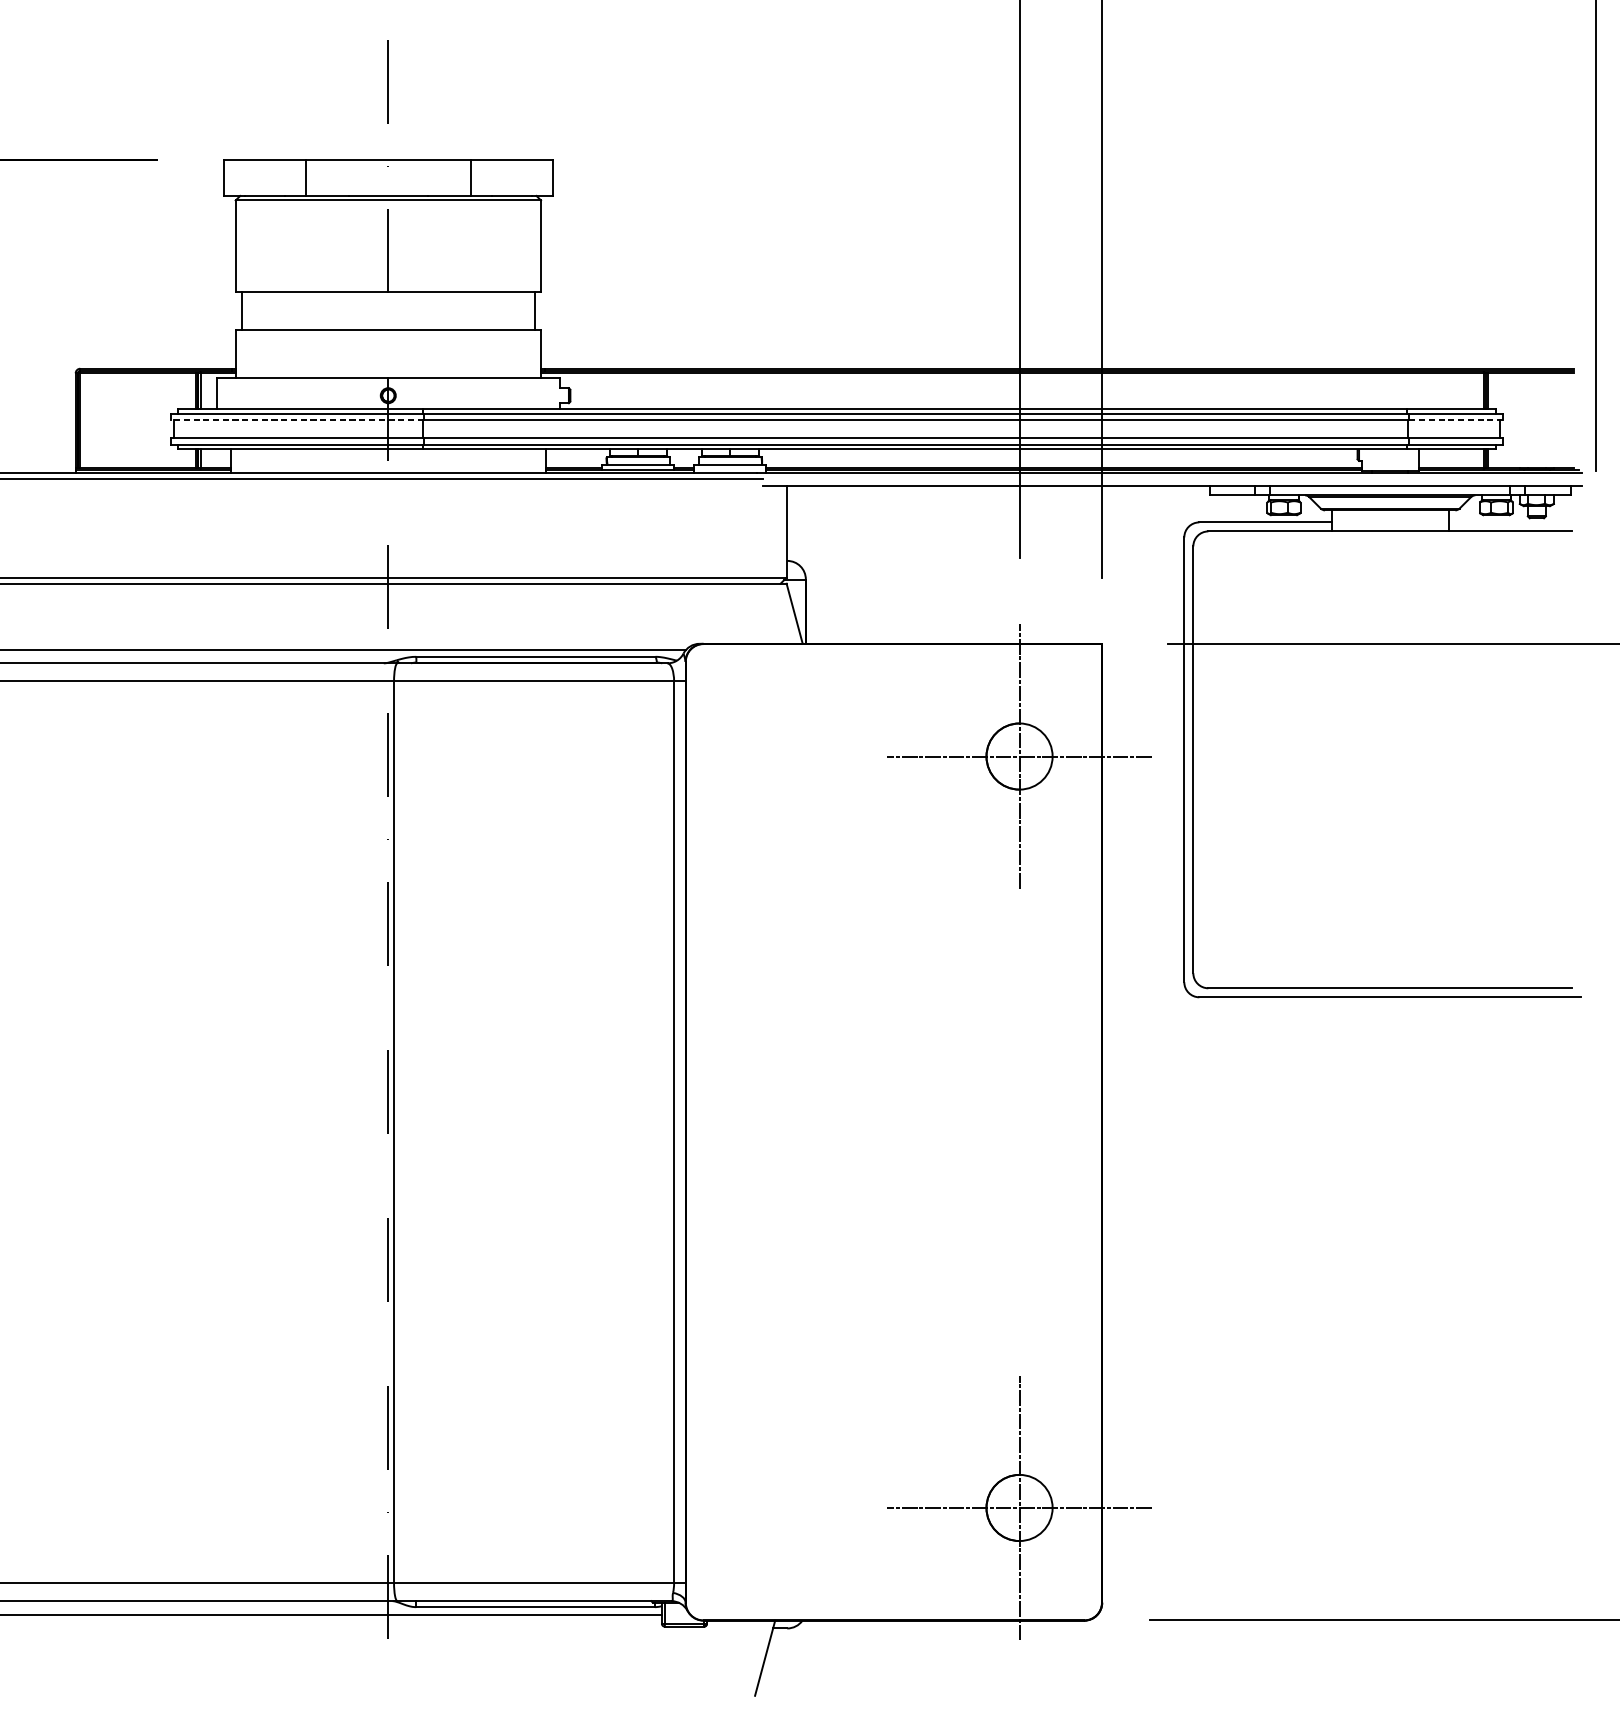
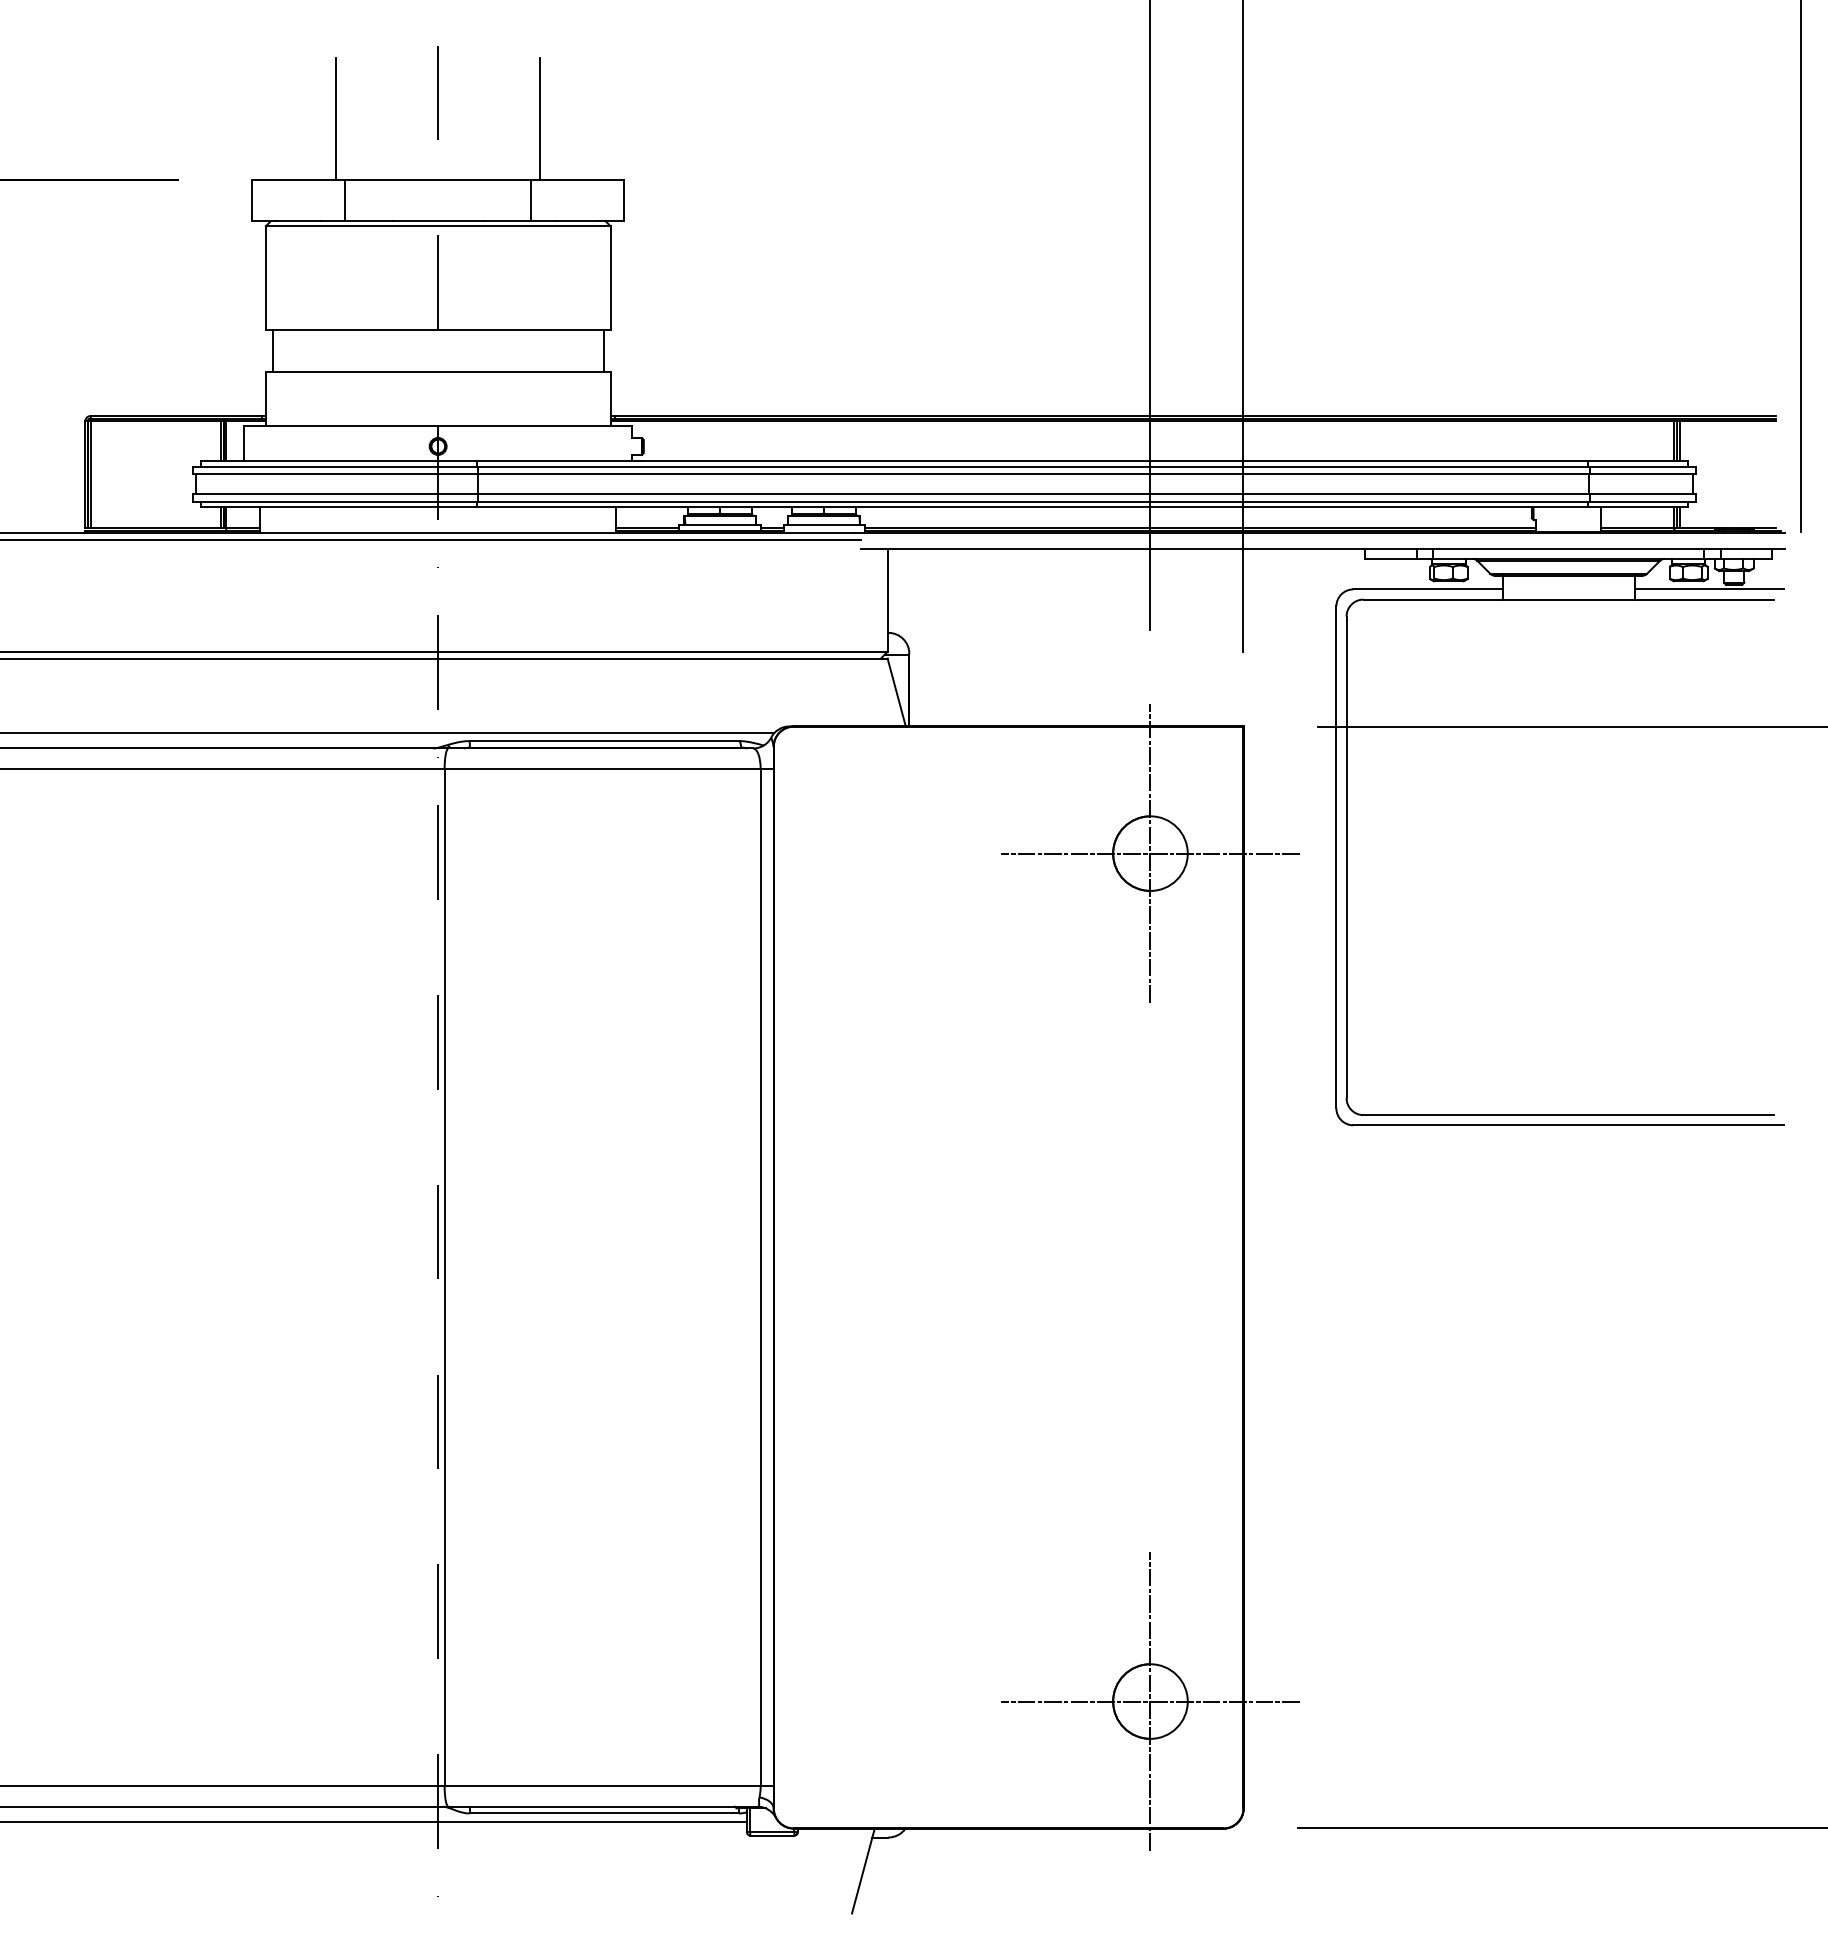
line: (298, 105) -> (336, 119), added
line: (478, 105) -> (539, 119), added
line: (297, 420) -> (335, 474), dashed -> solid
line: (1455, 420) -> (1642, 474), dashed -> solid
line: (1514, 522) -> (1709, 589), added

